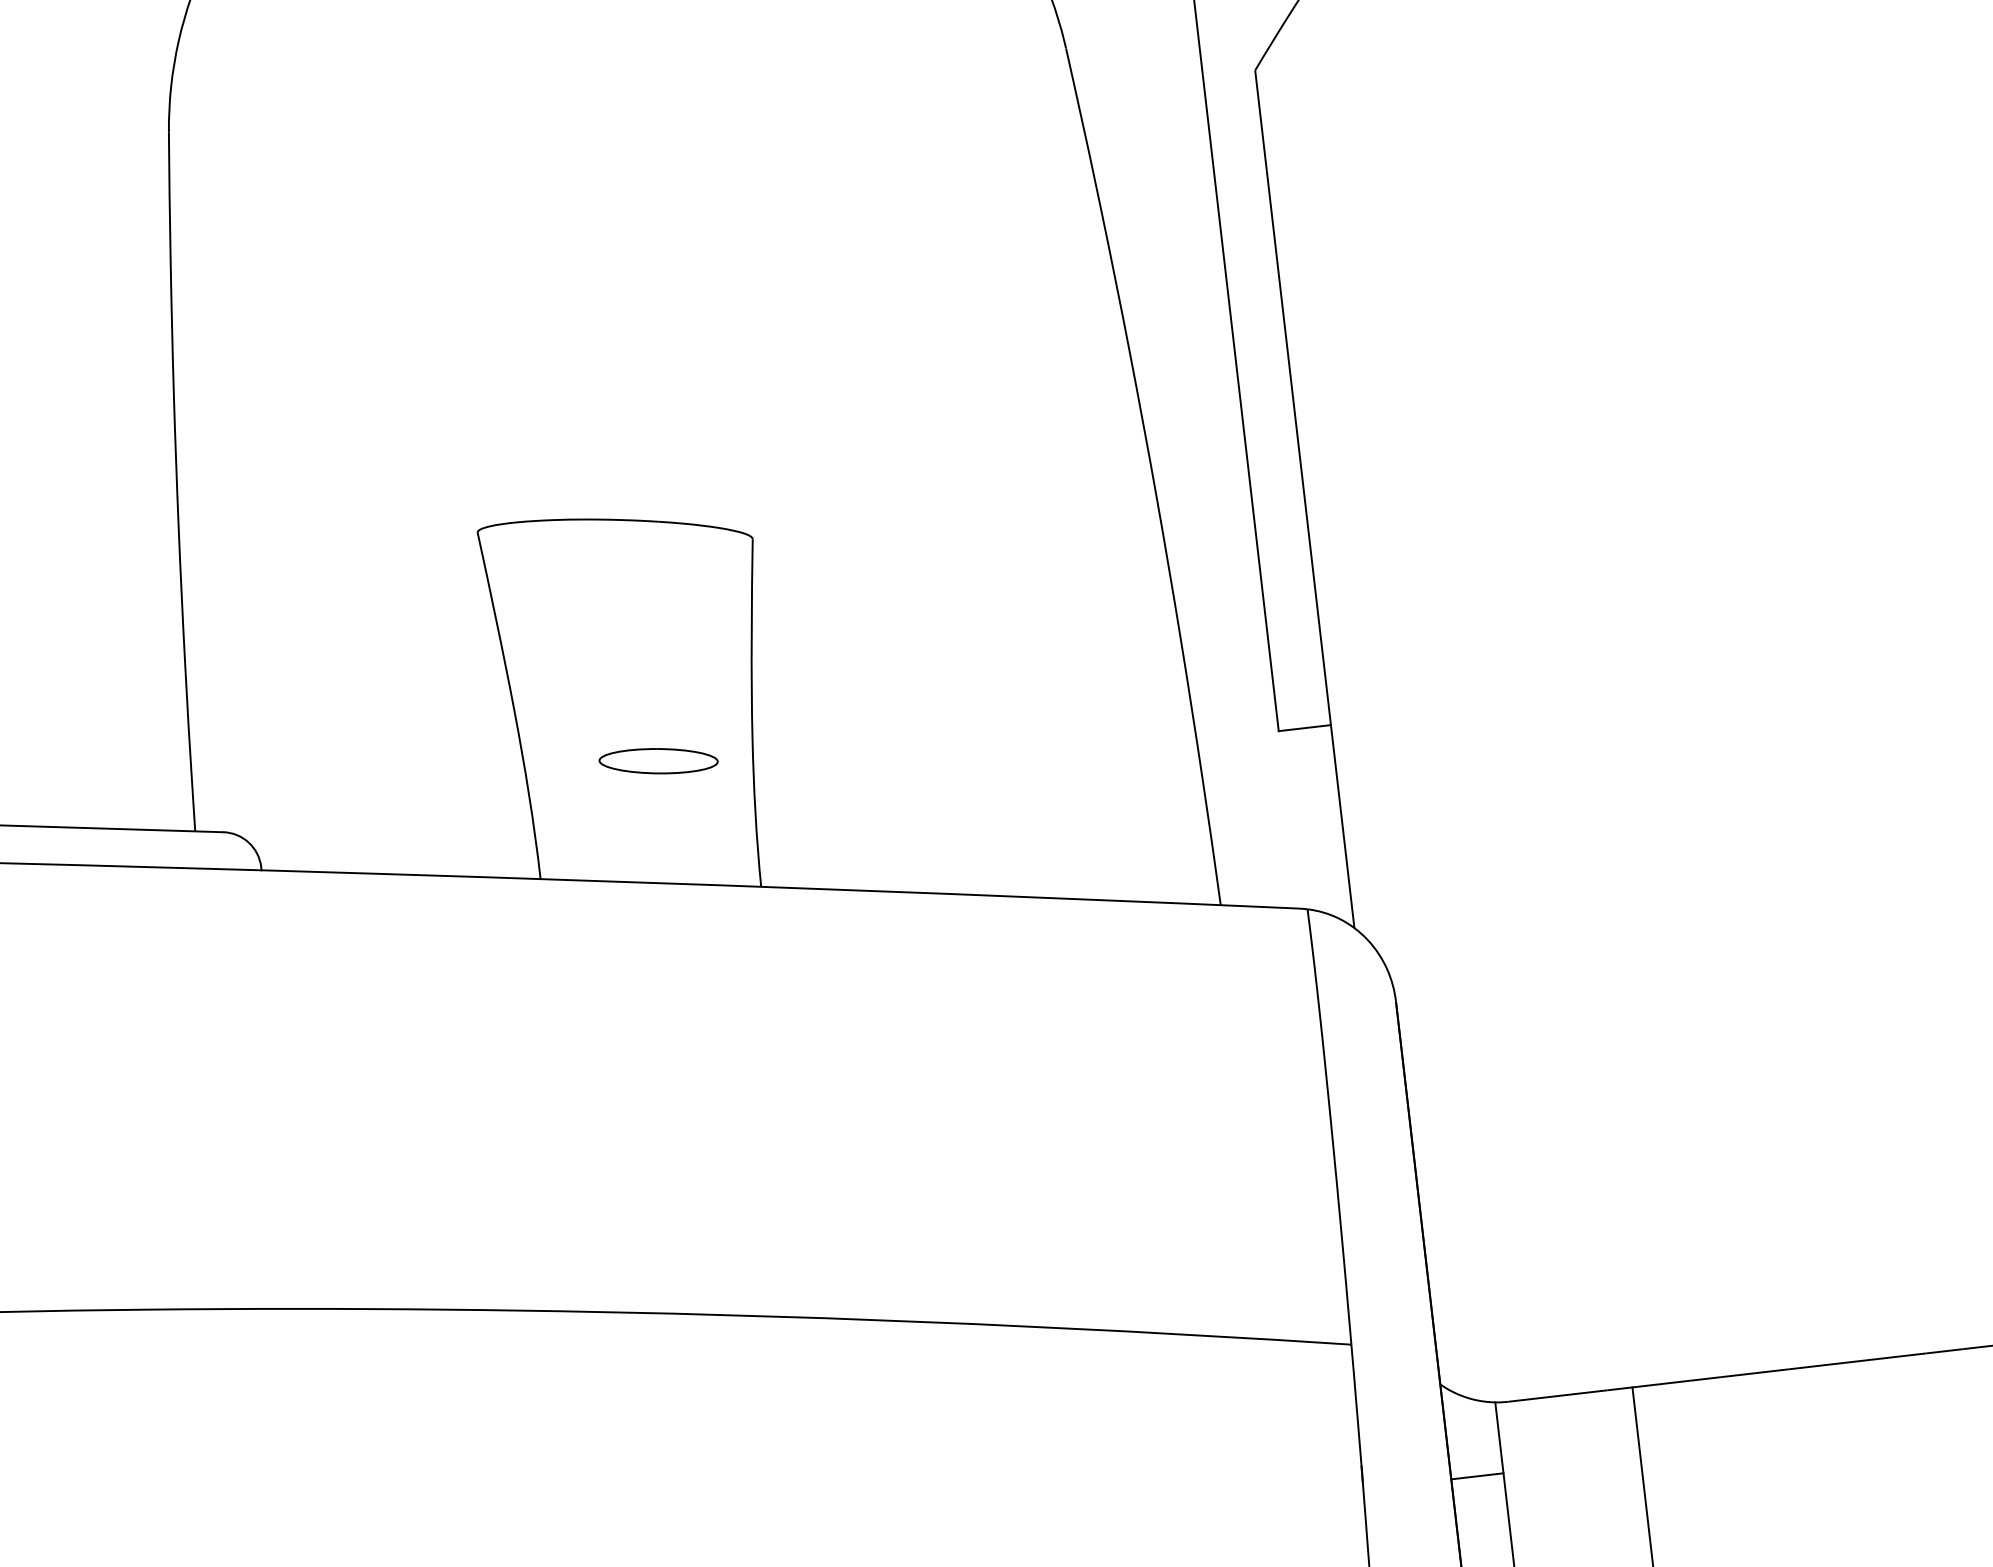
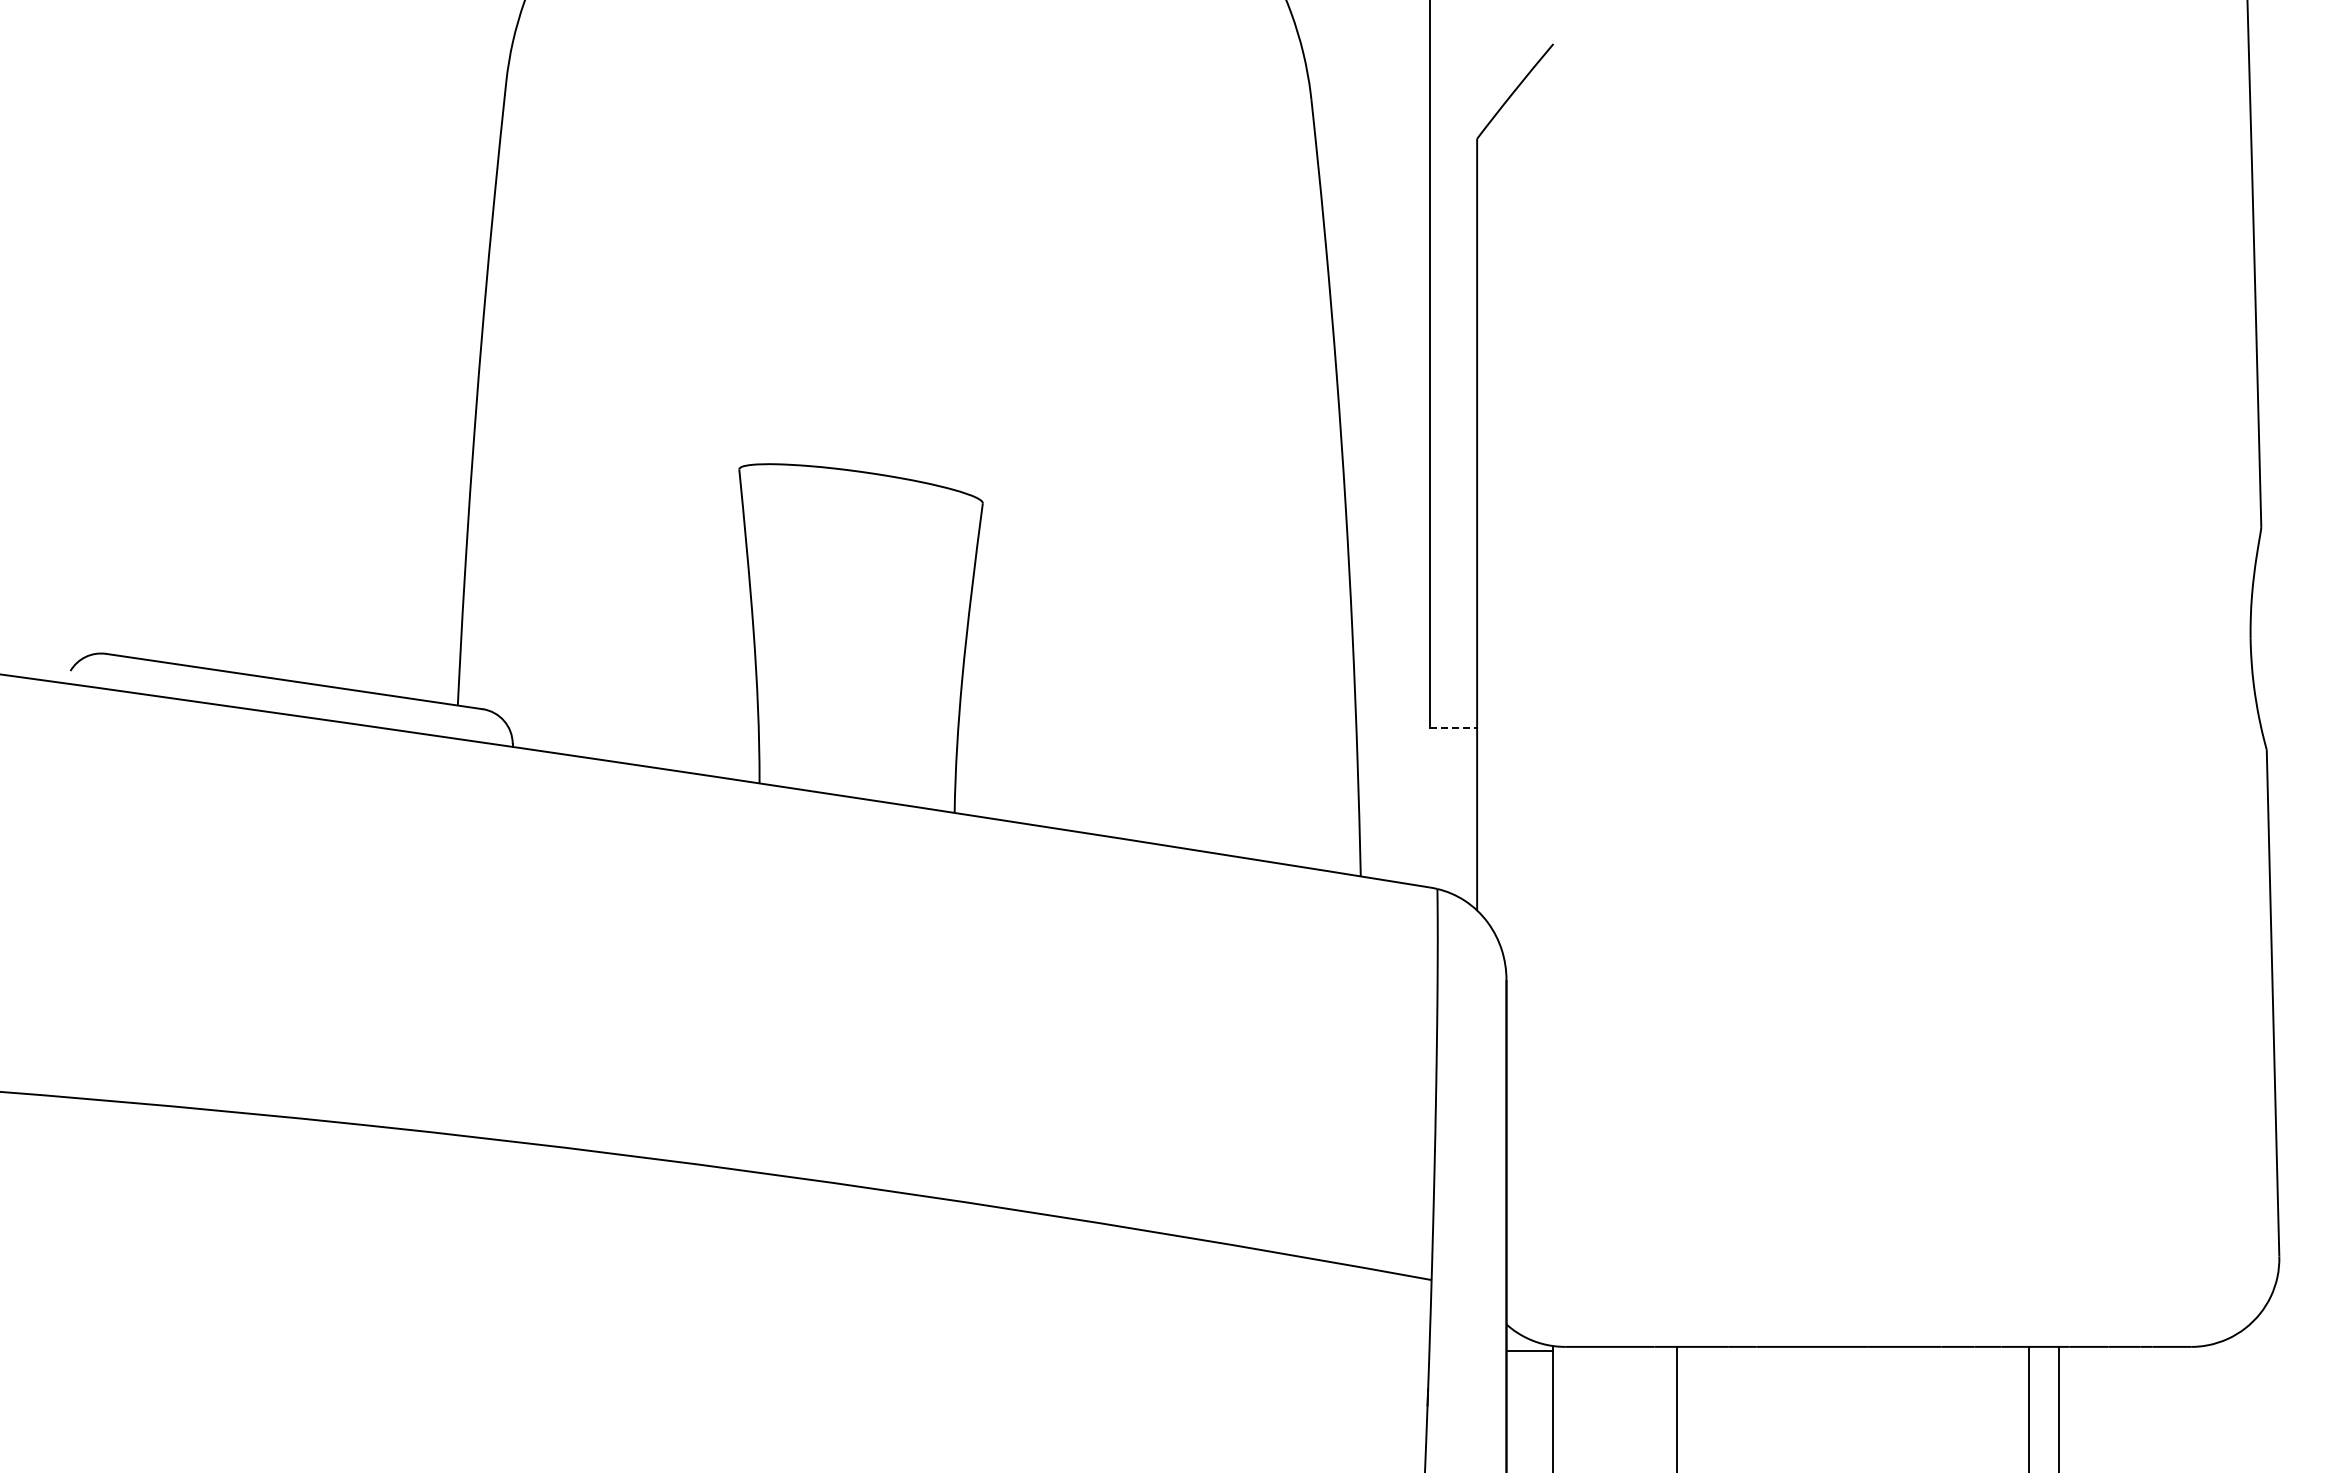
line: (1305, 727) -> (1454, 727), solid -> dashed
part: (658, 760) -> (876, 690), removed
line: (1476, 1475) -> (1529, 1350), moved

